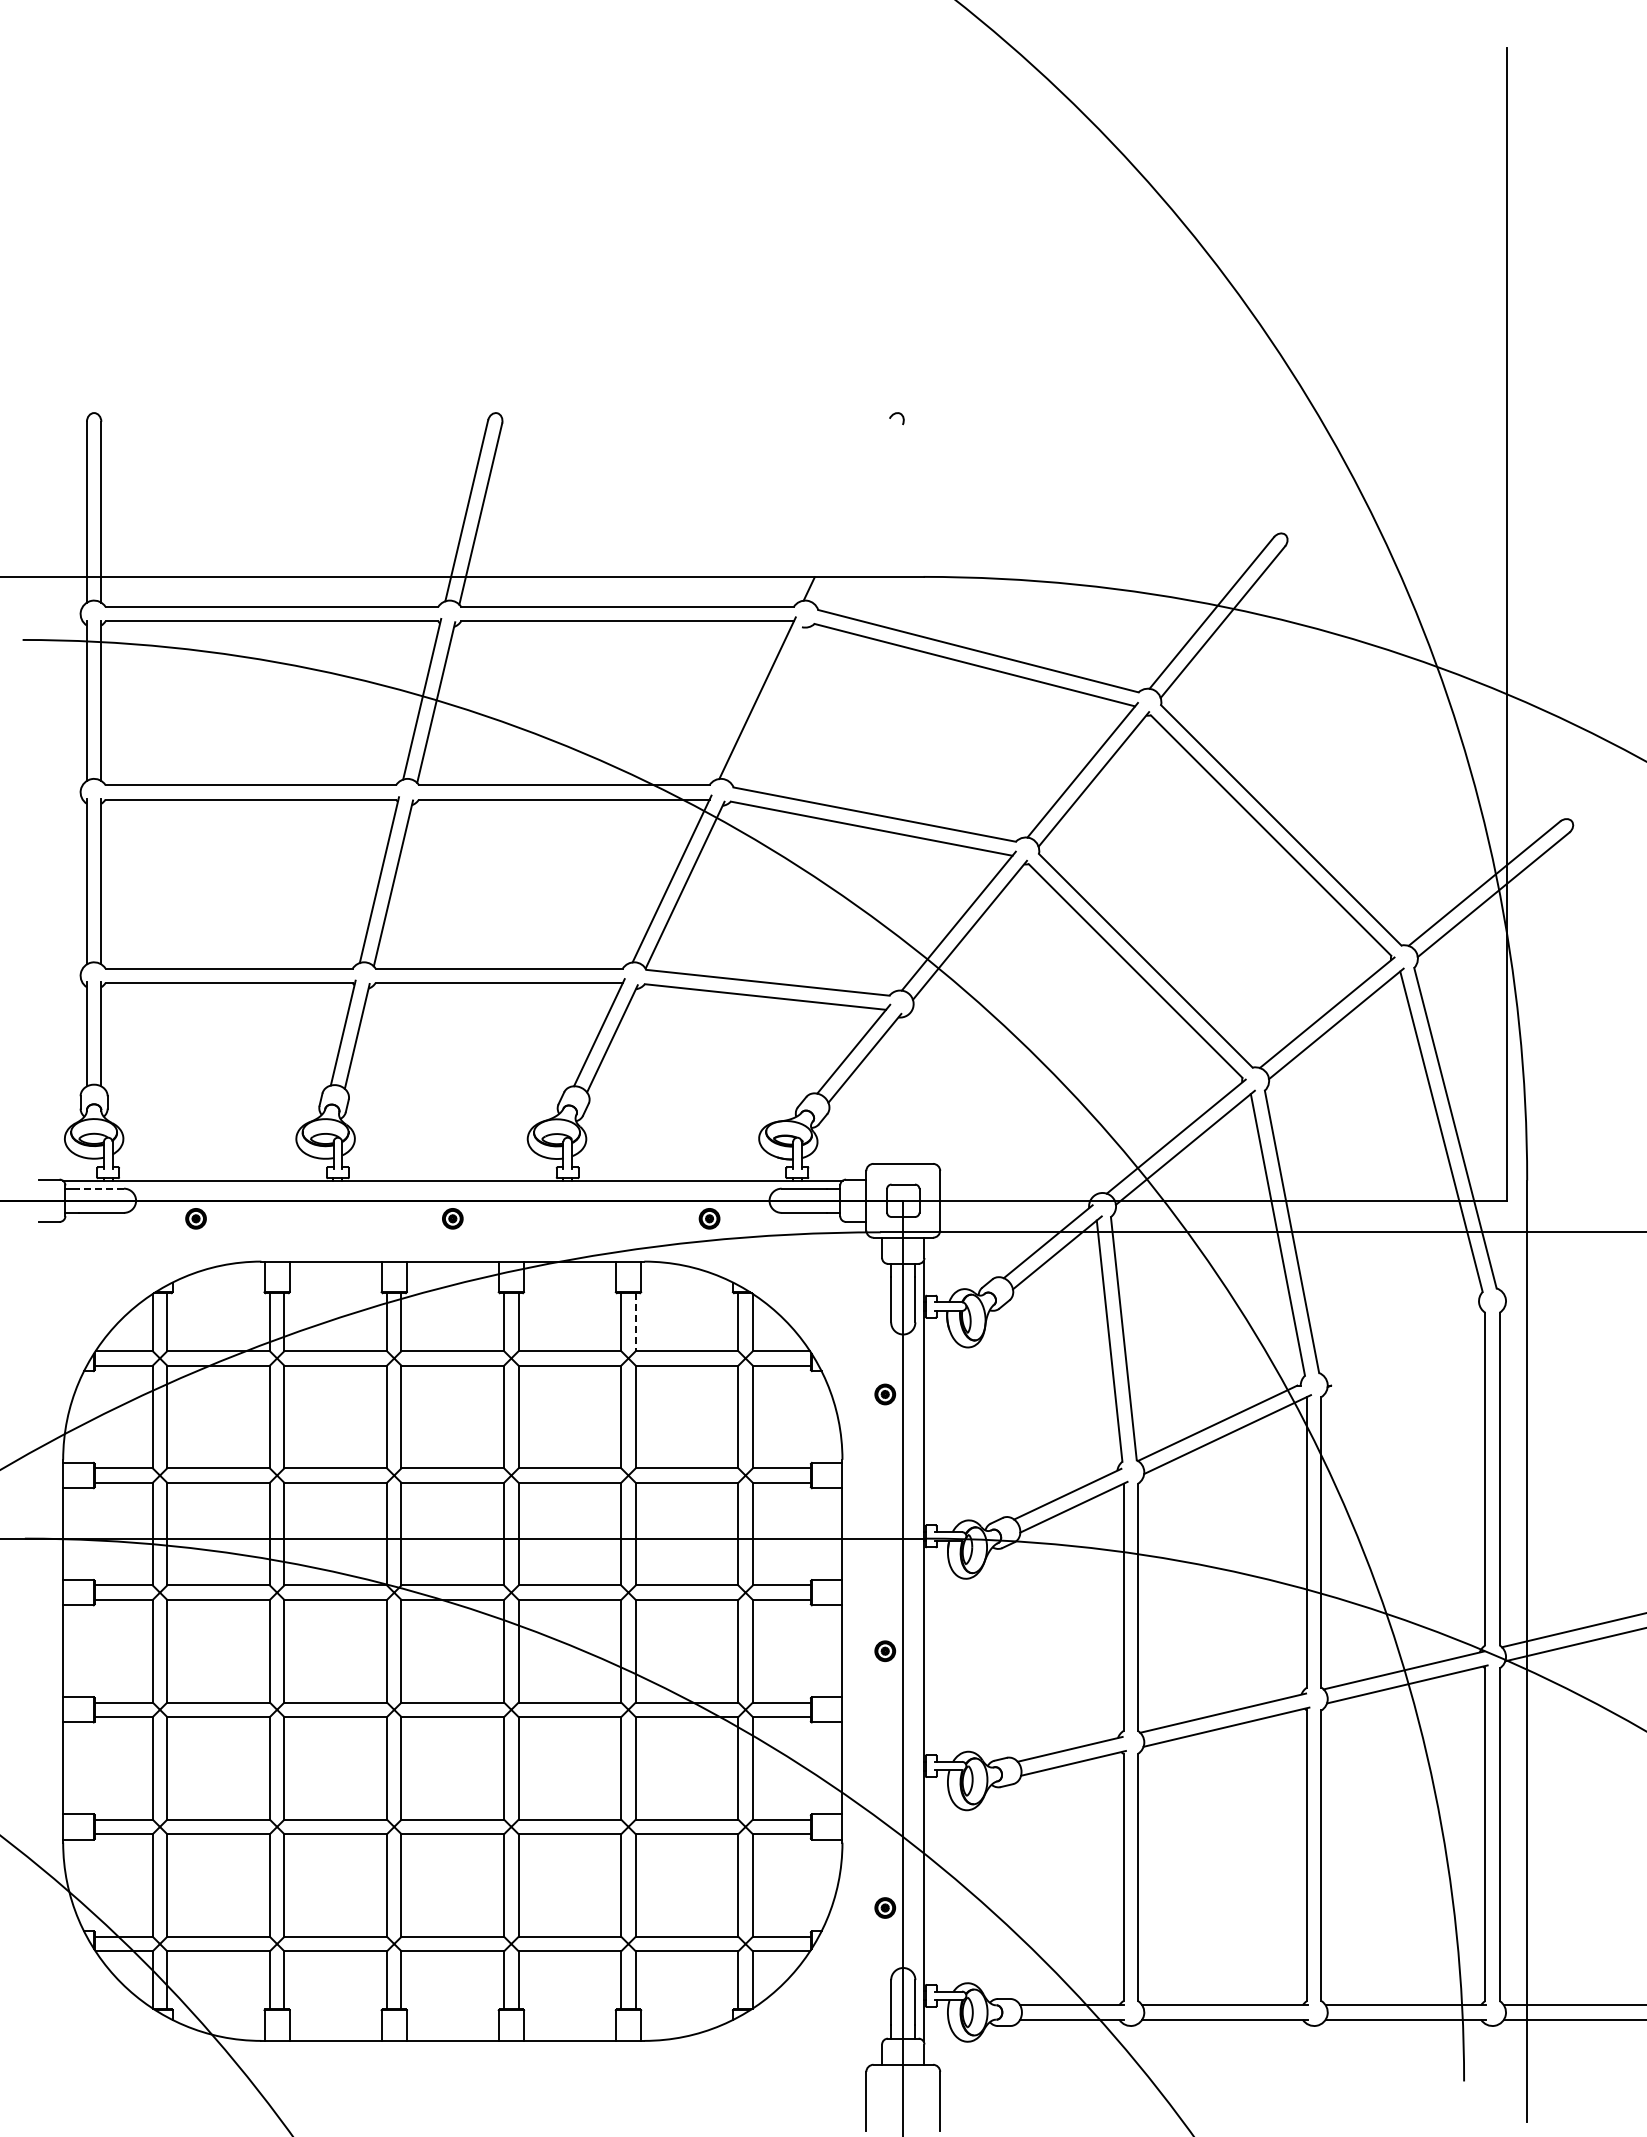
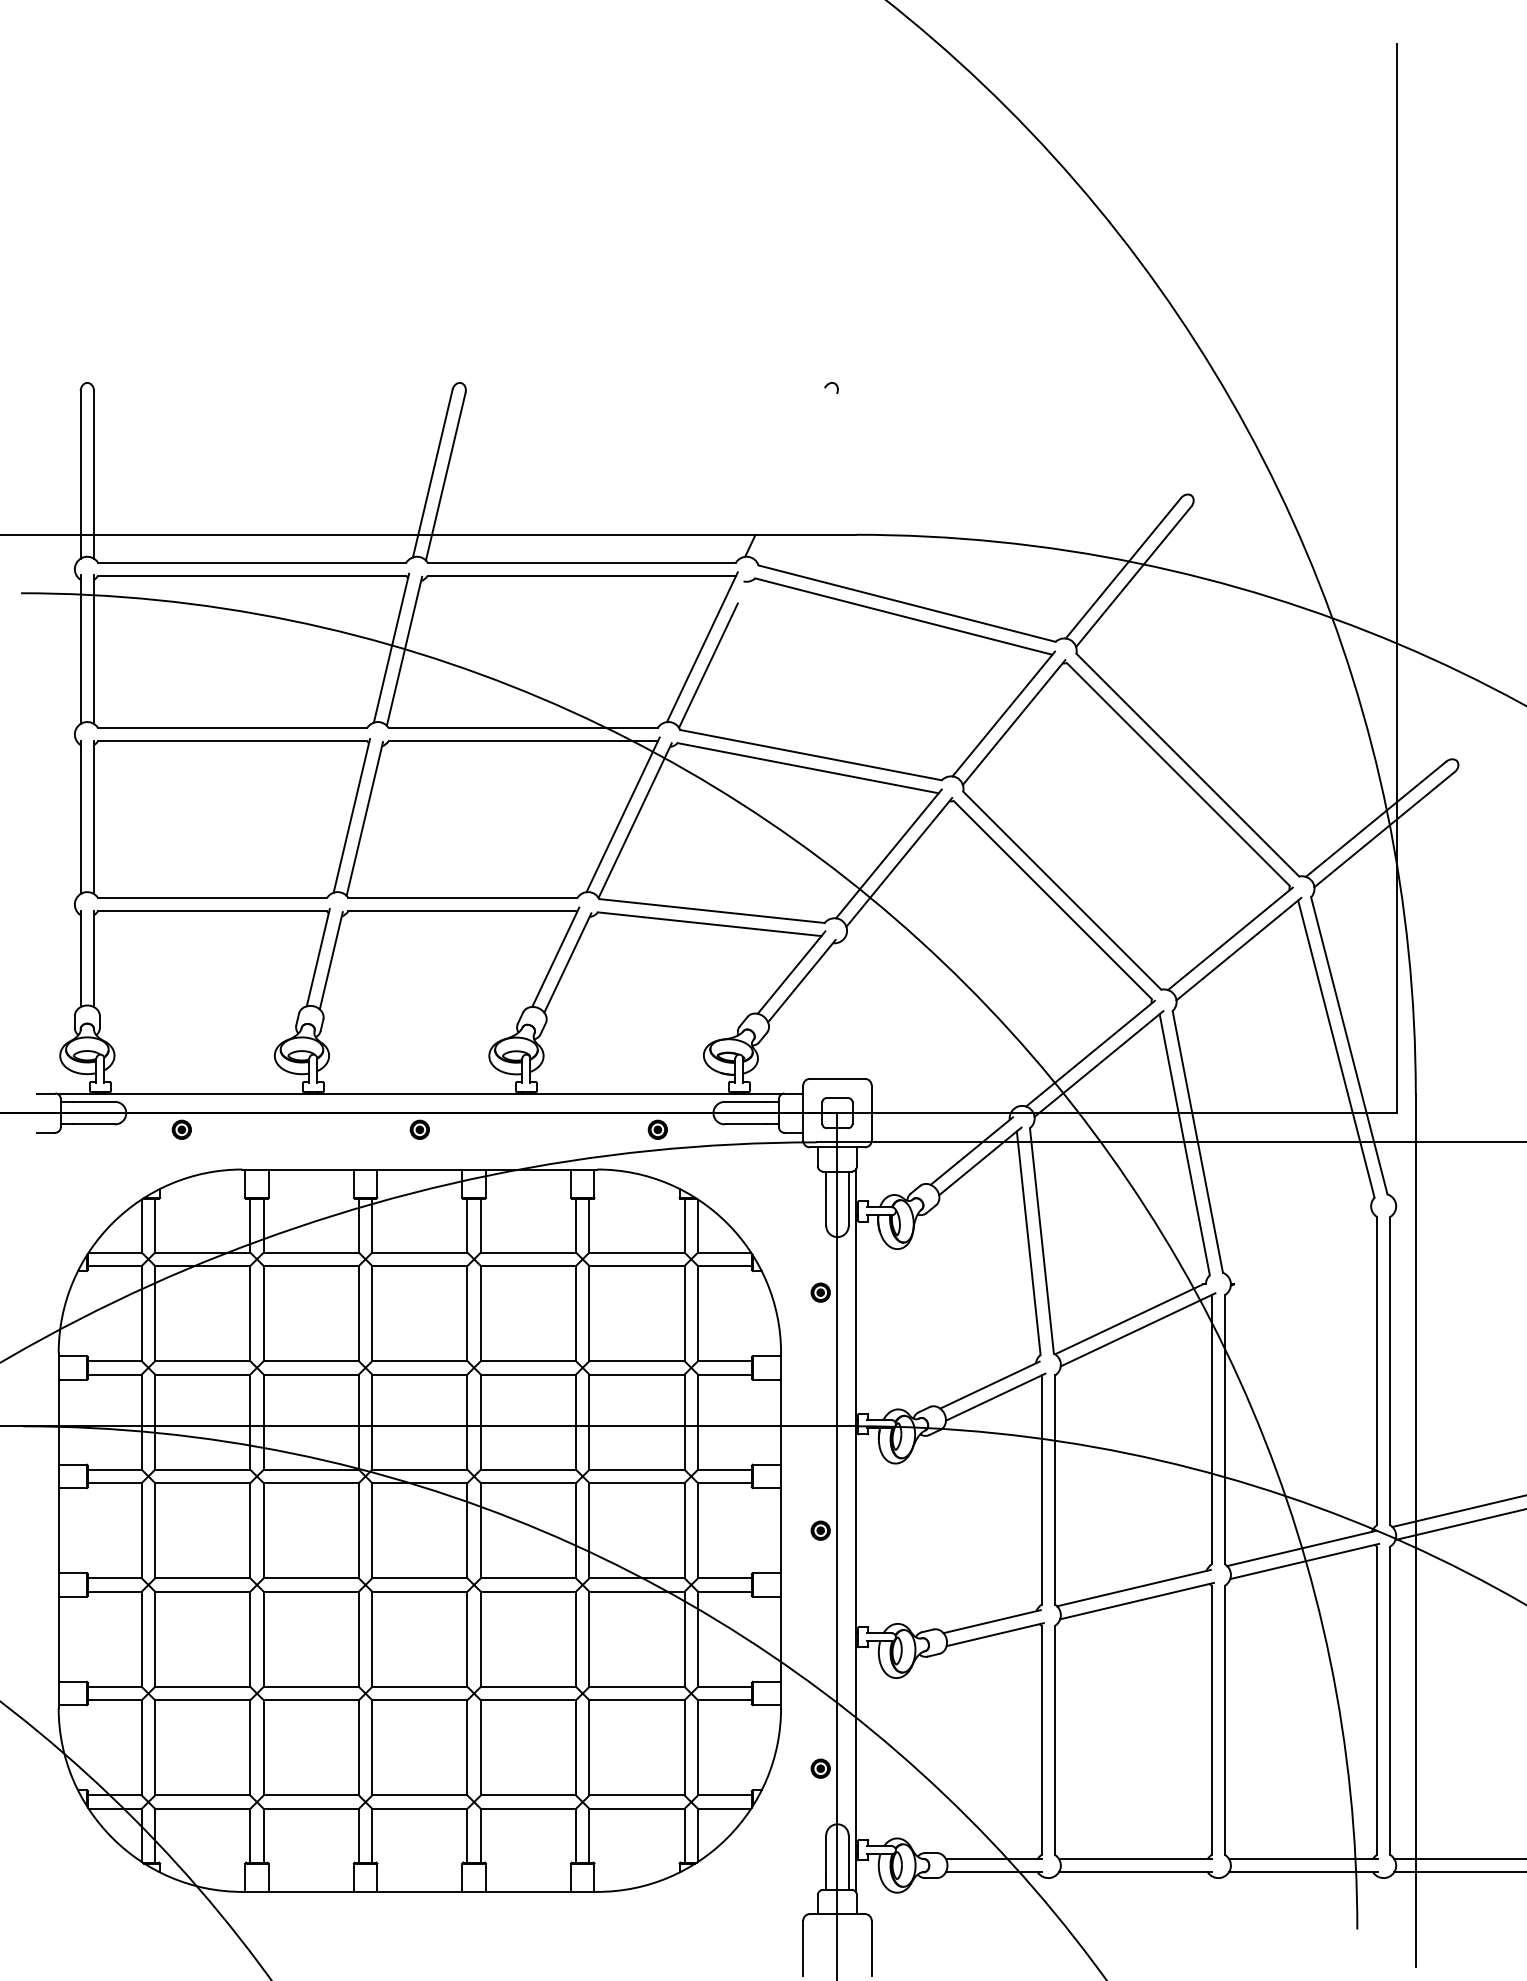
line: (763, 718) -> (707, 666), added
line: (101, 1188) -> (94, 1101), dashed -> solid
line: (635, 1322) -> (589, 1225), dashed -> solid

